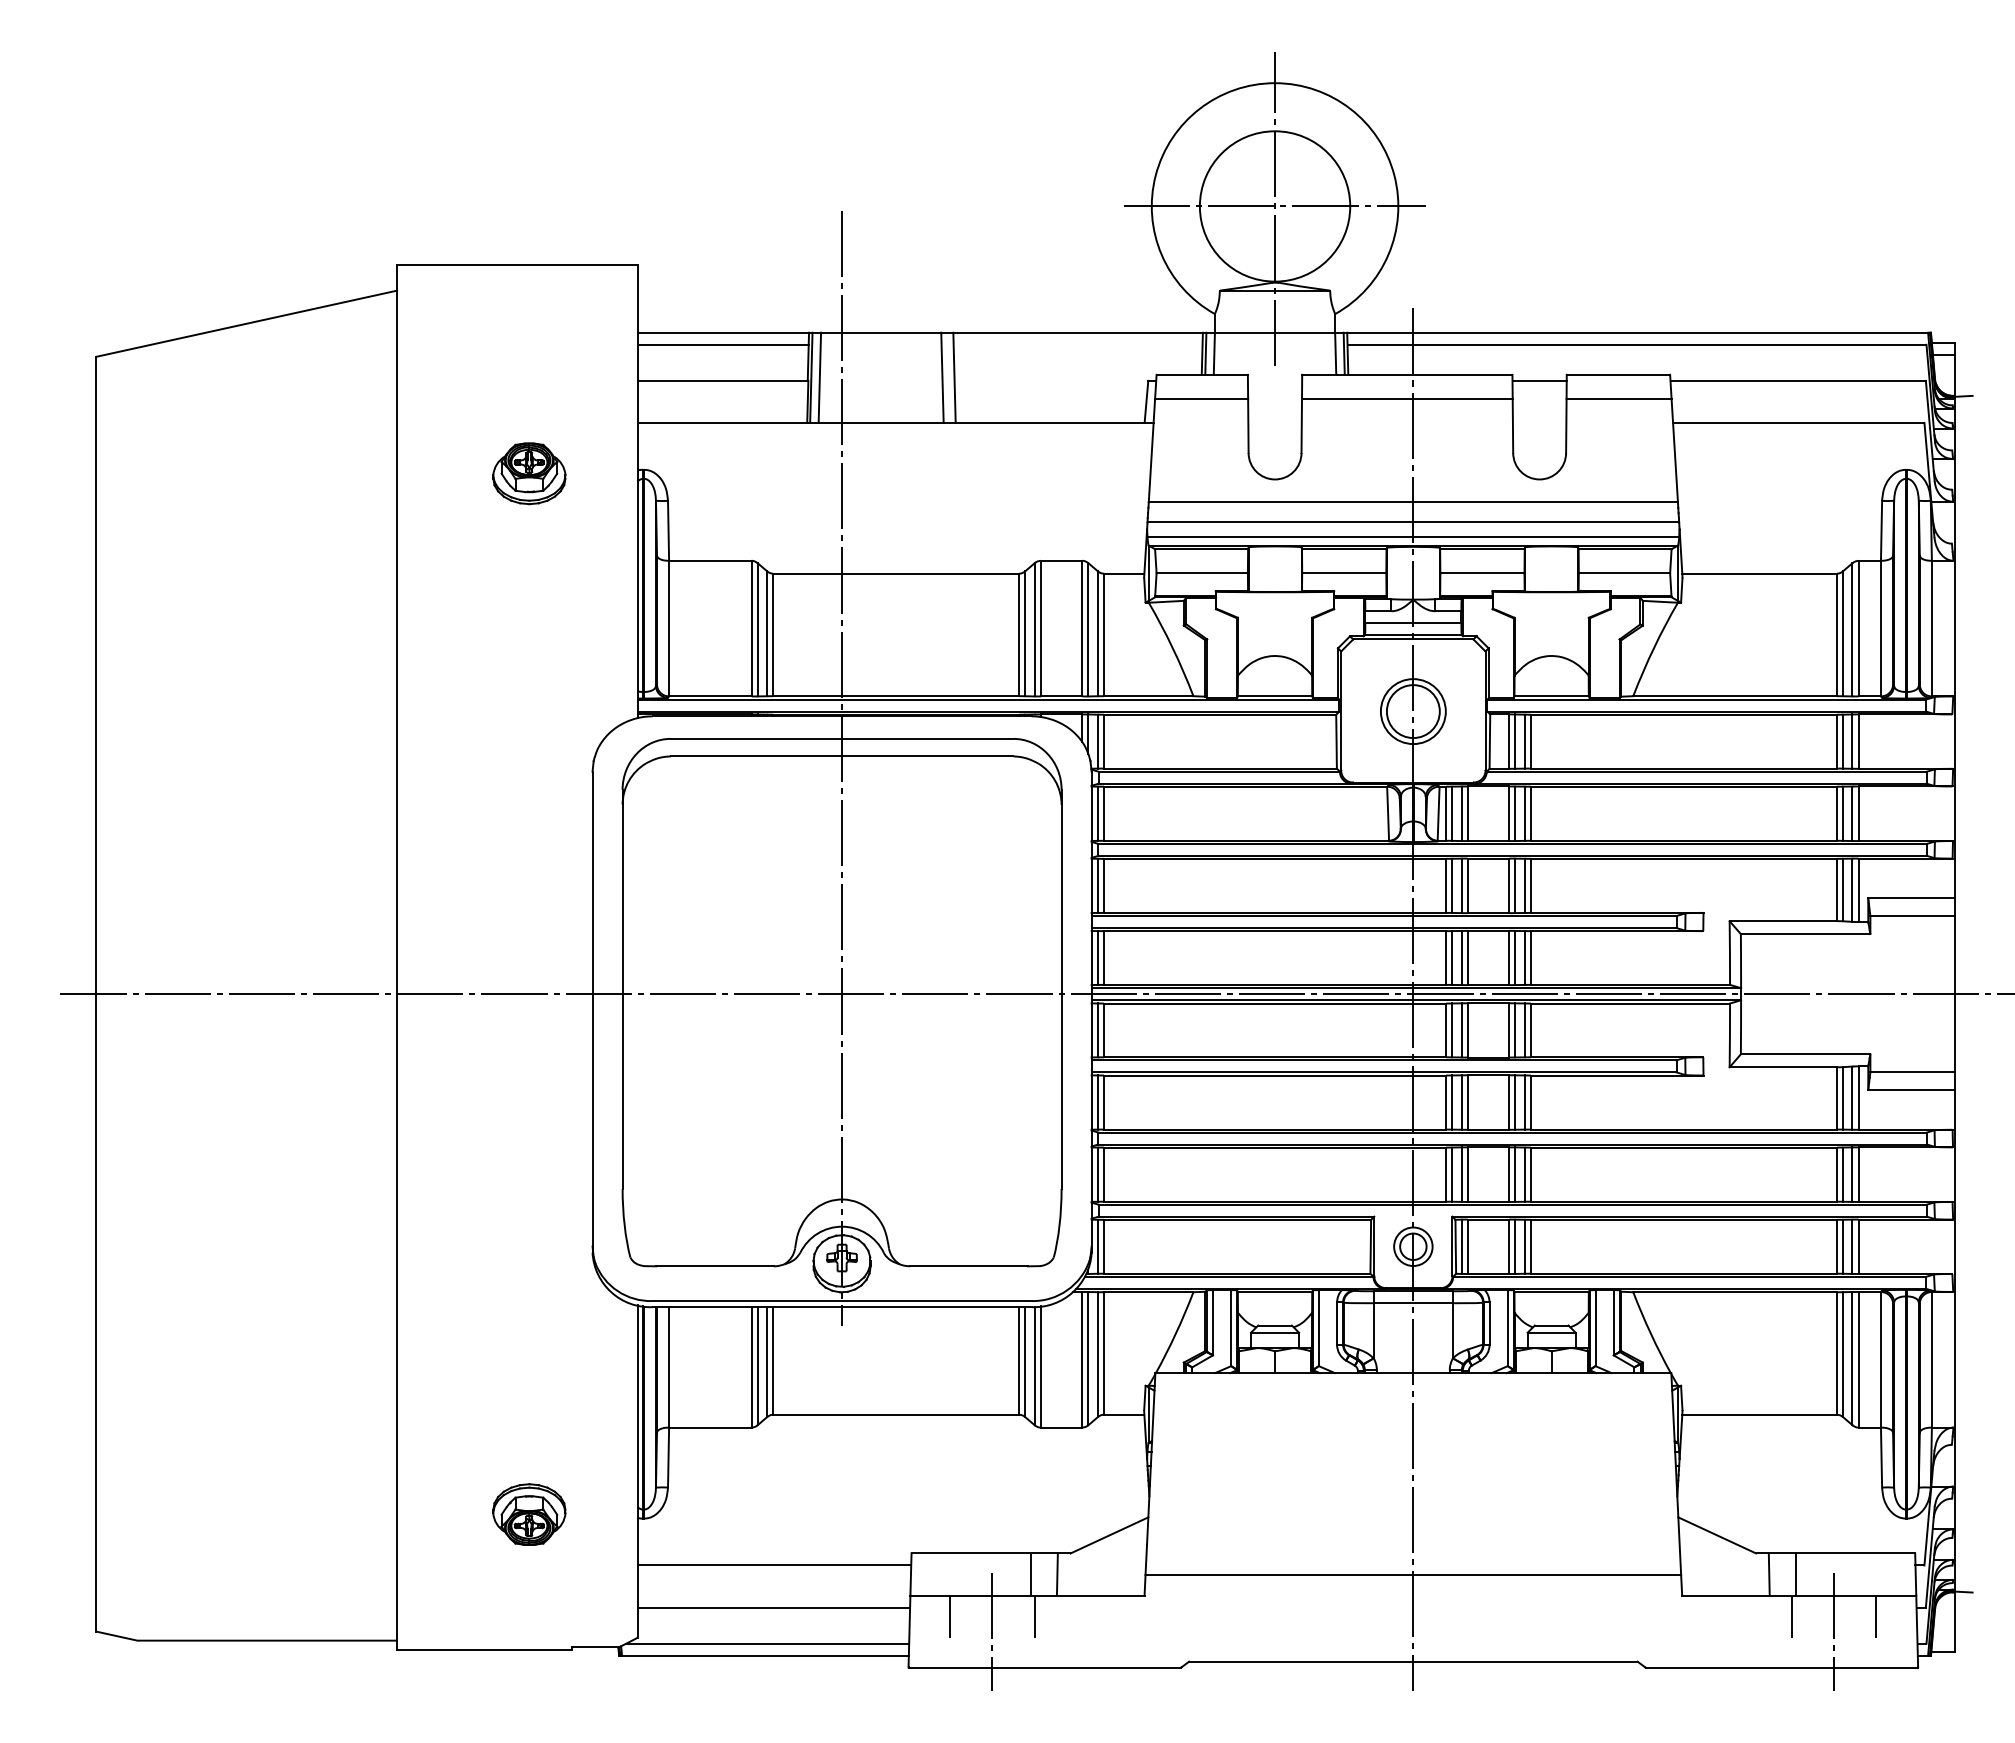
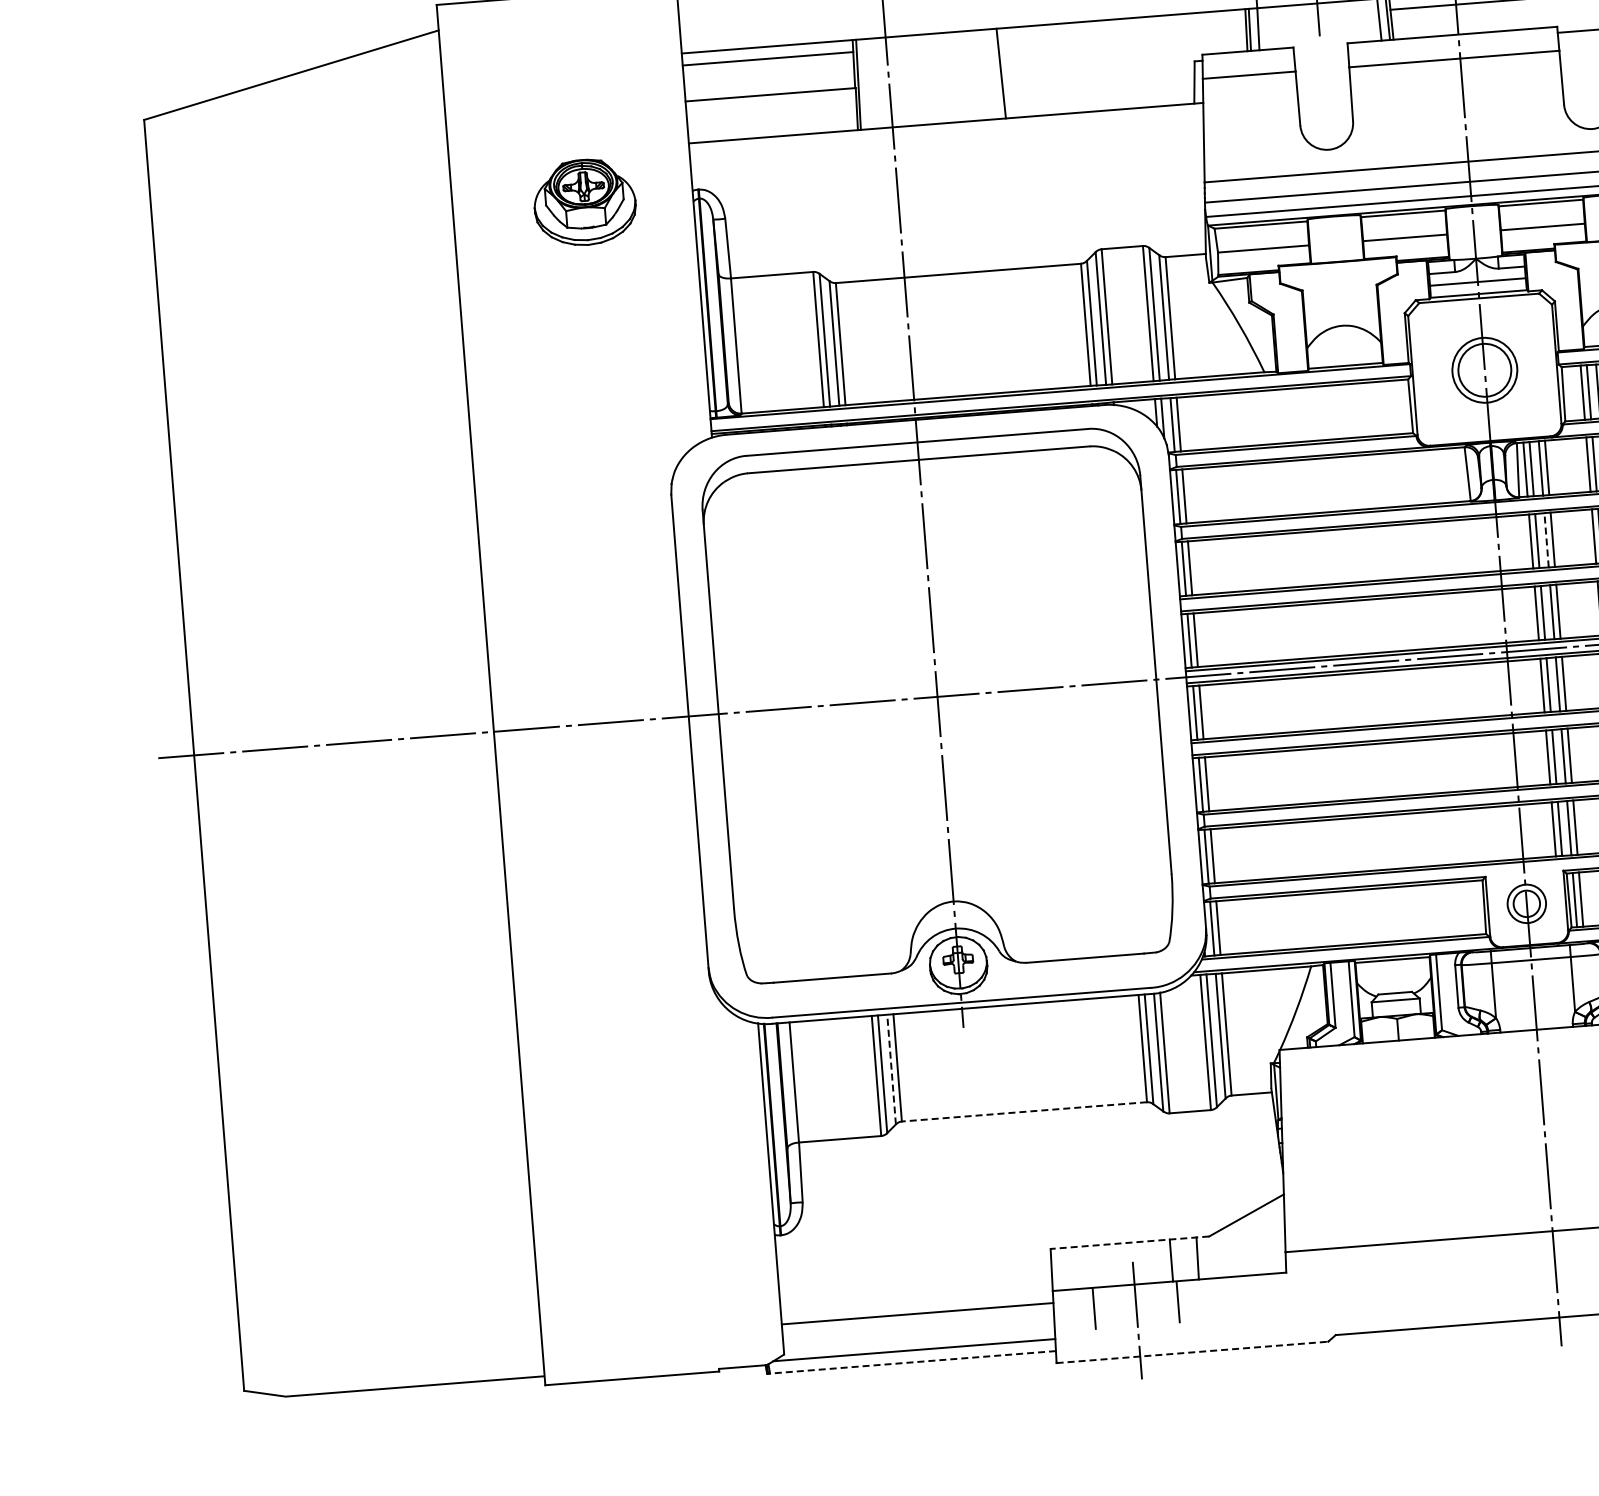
line: (819, 377) -> (866, 83), removed
line: (942, 377) -> (989, 74), removed
part: (529, 473) -> (585, 202), size x1.4
line: (1461, 885) -> (1546, 539), solid -> dashed
line: (767, 1361) -> (891, 1068), solid -> dashed
line: (896, 1414) -> (1024, 1111), solid -> dashed
part: (529, 1514) -> (666, 1240), removed
line: (991, 1553) -> (1130, 1242), solid -> dashed
line: (774, 1565) -> (914, 1271), removed
line: (763, 1655) -> (911, 1362), solid -> dashed
line: (1045, 1667) -> (1193, 1352), solid -> dashed

